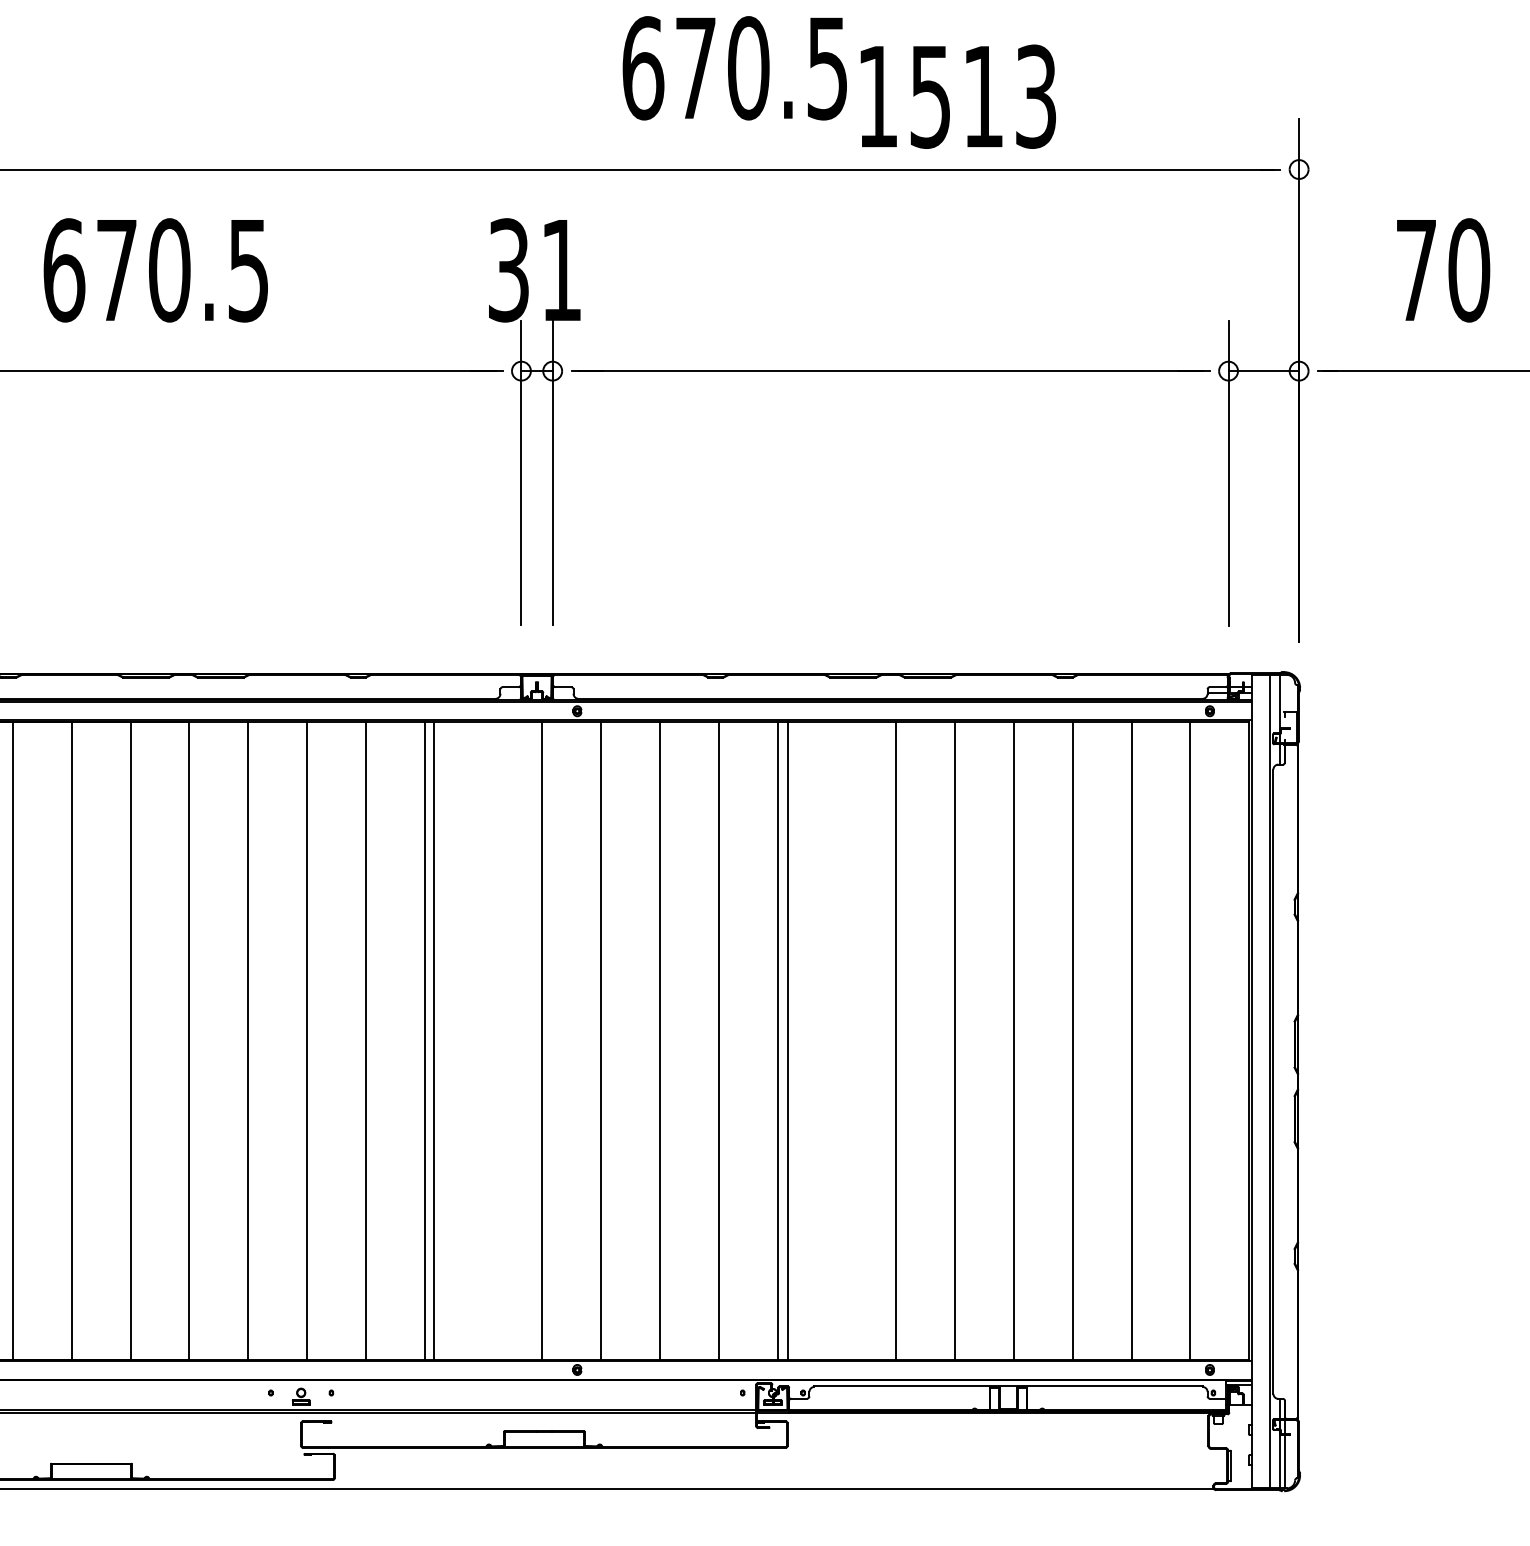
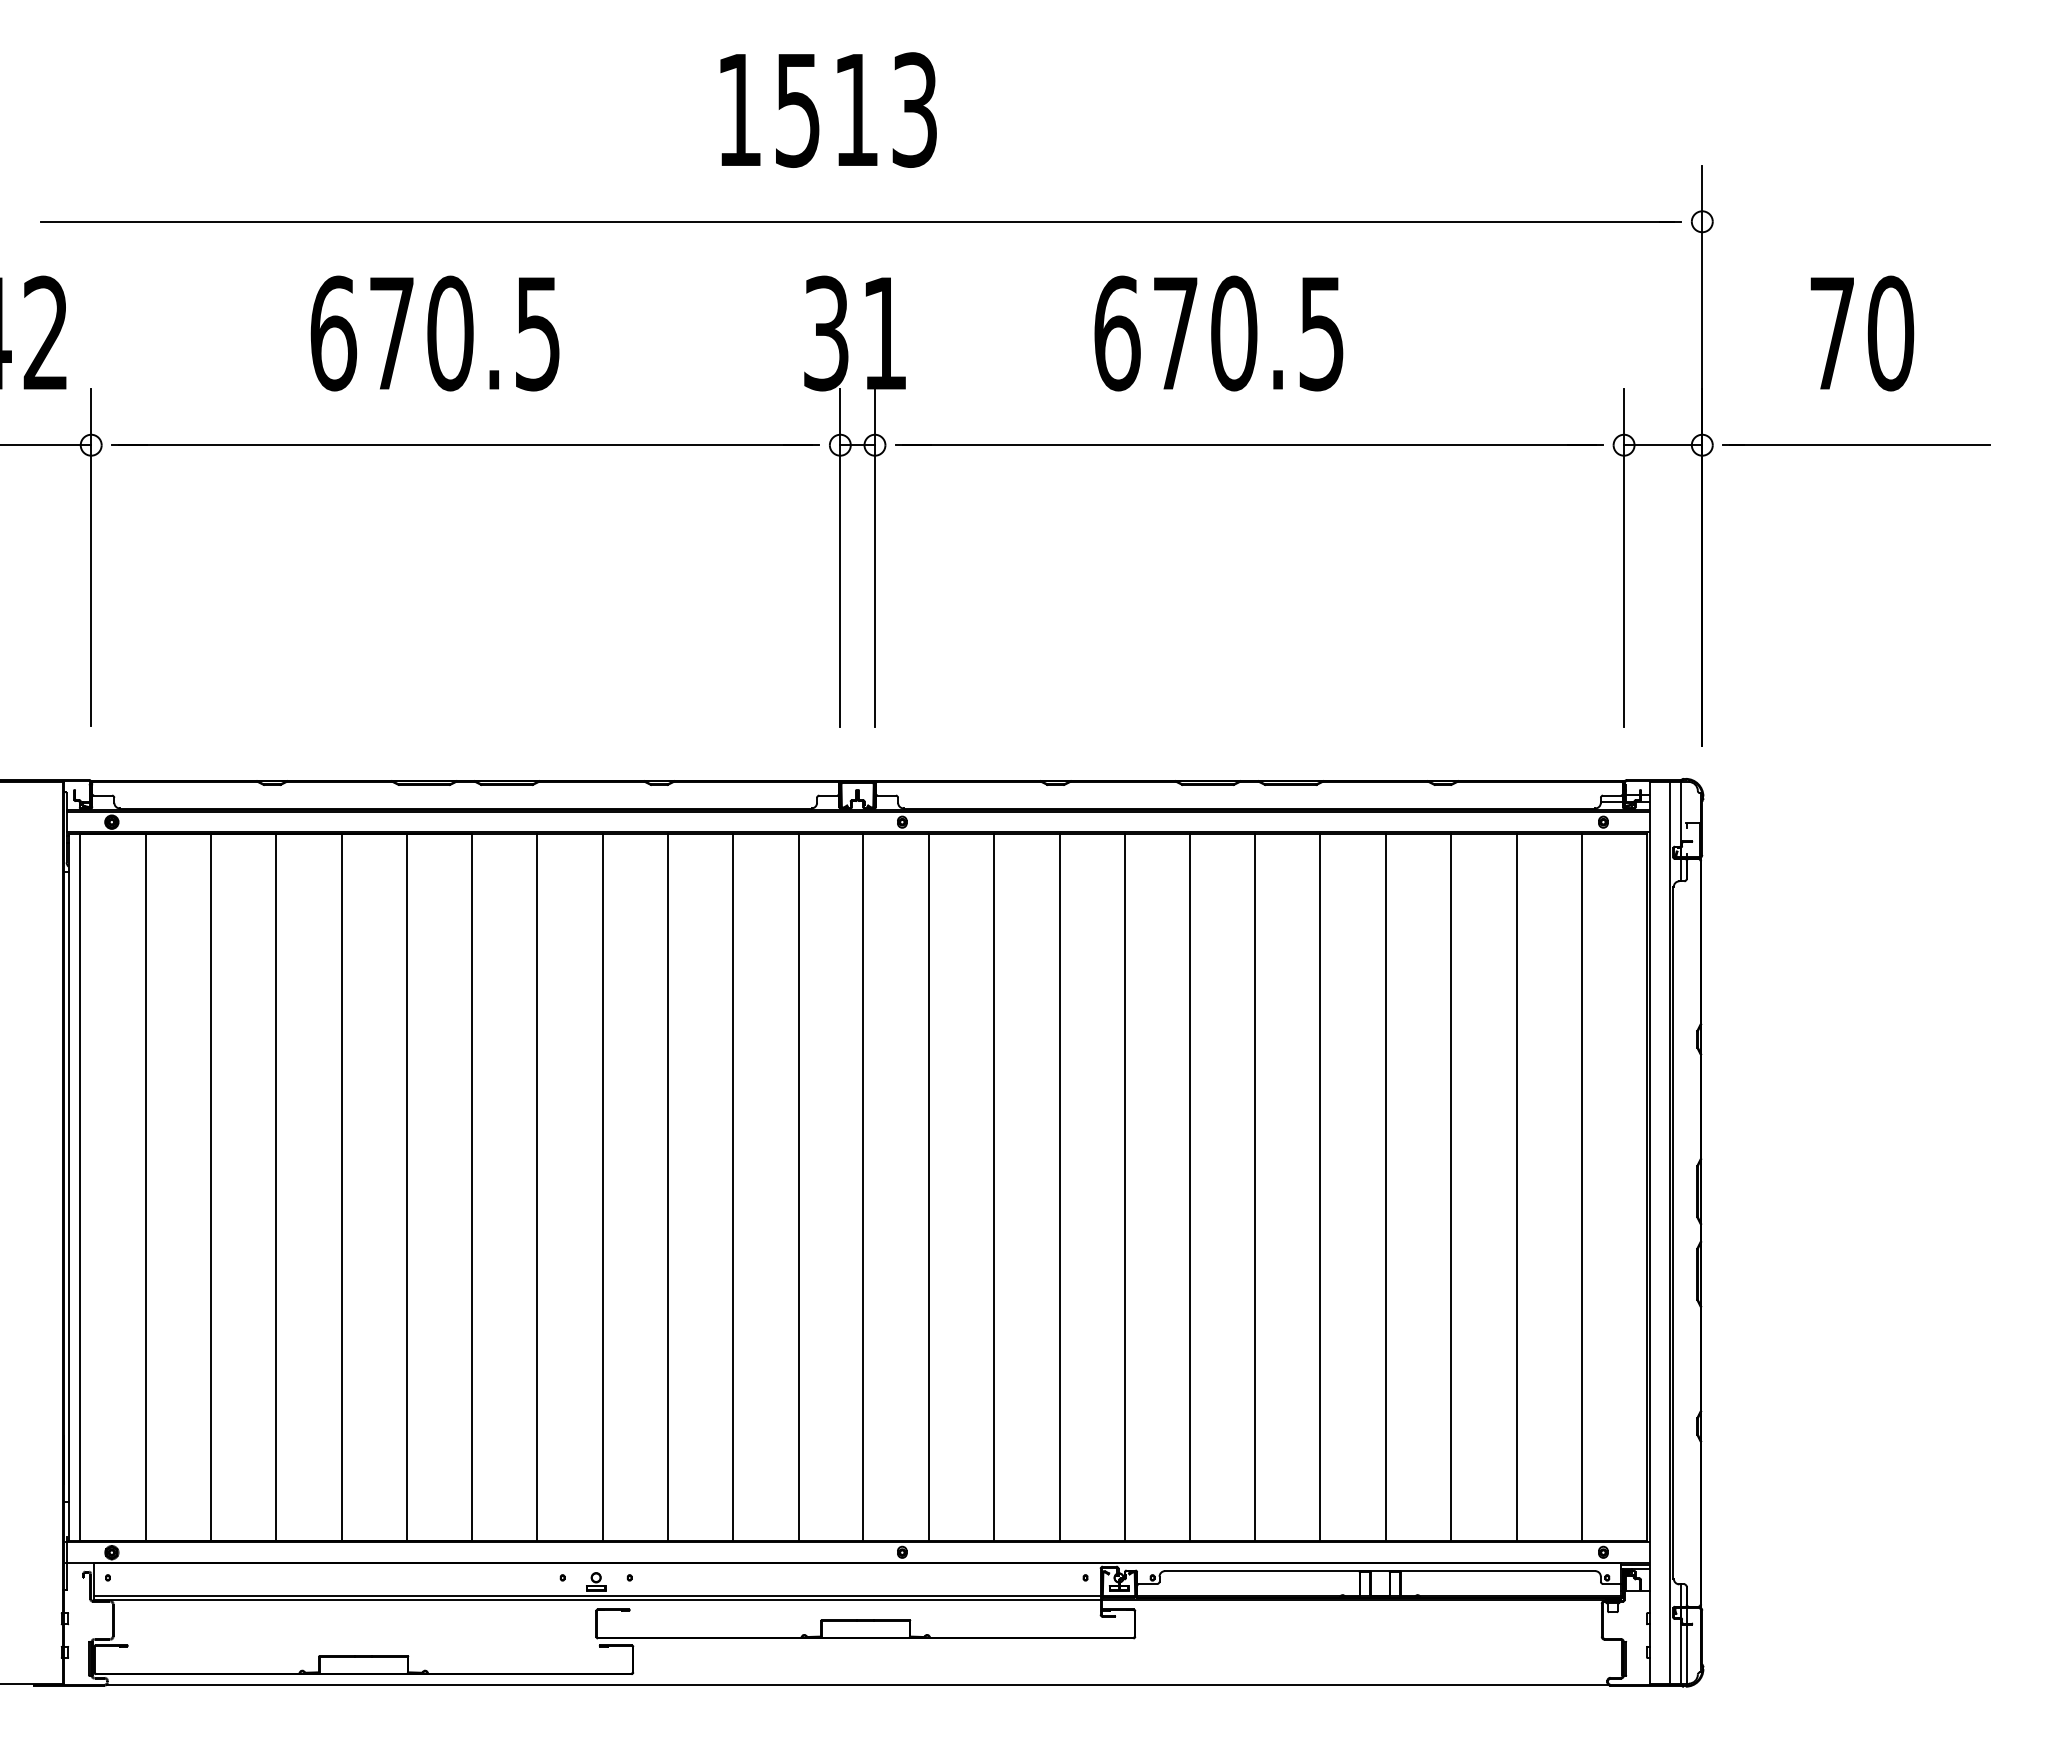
text: (734, 68) -> (1218, 333), moved
text: (958, 96) -> (828, 109), moved
line: (434, 1039) -> (798, 1186), moved
line: (788, 1039) -> (1190, 1186), moved

